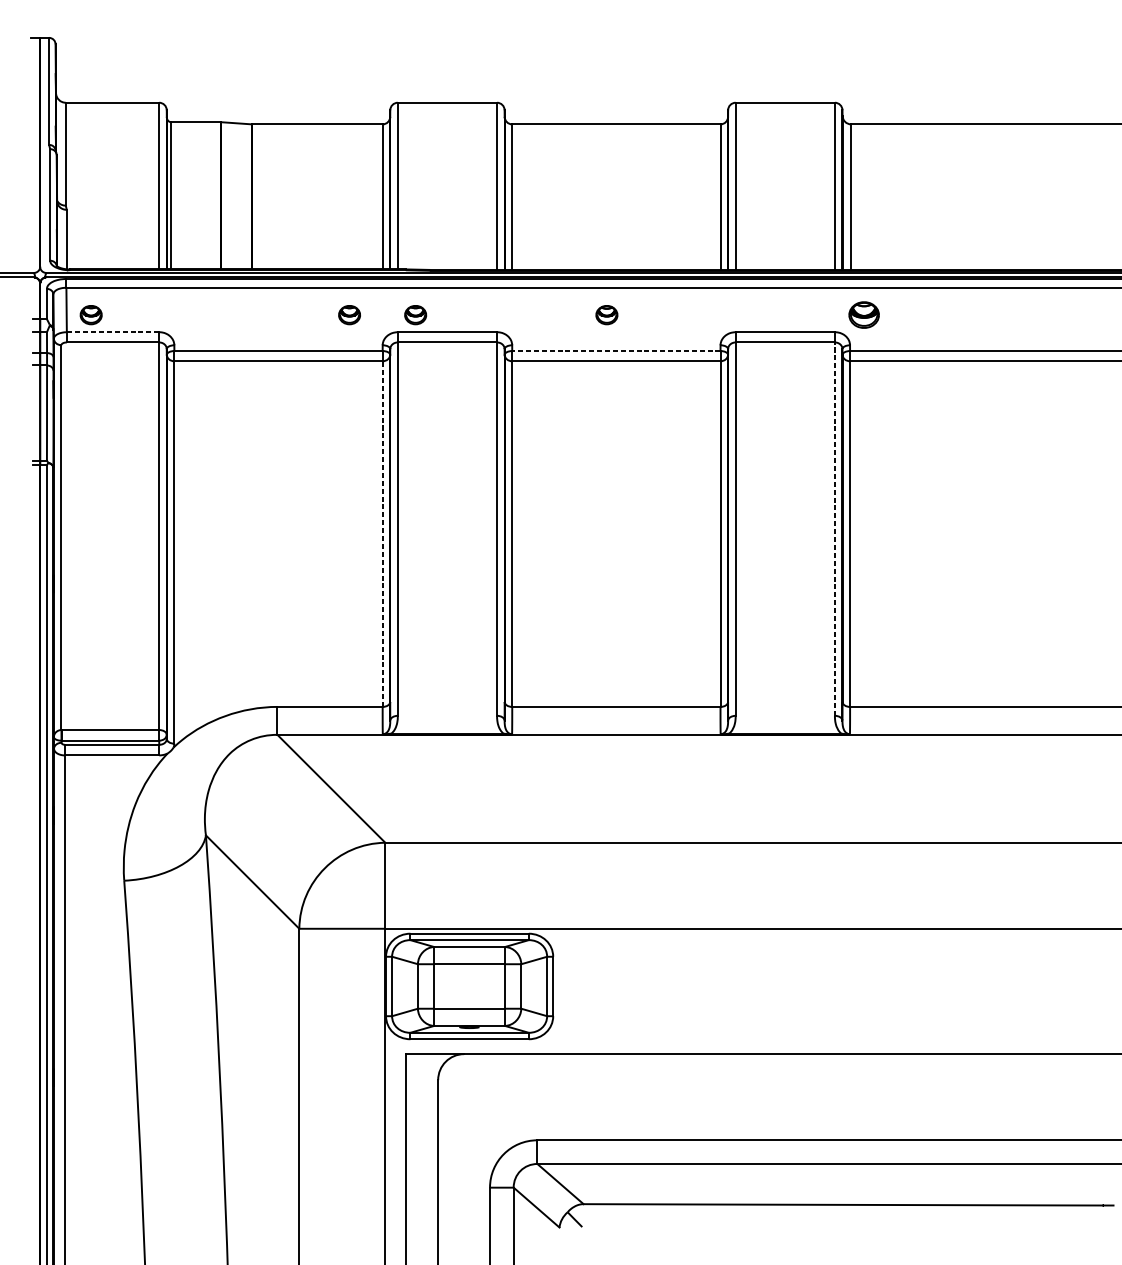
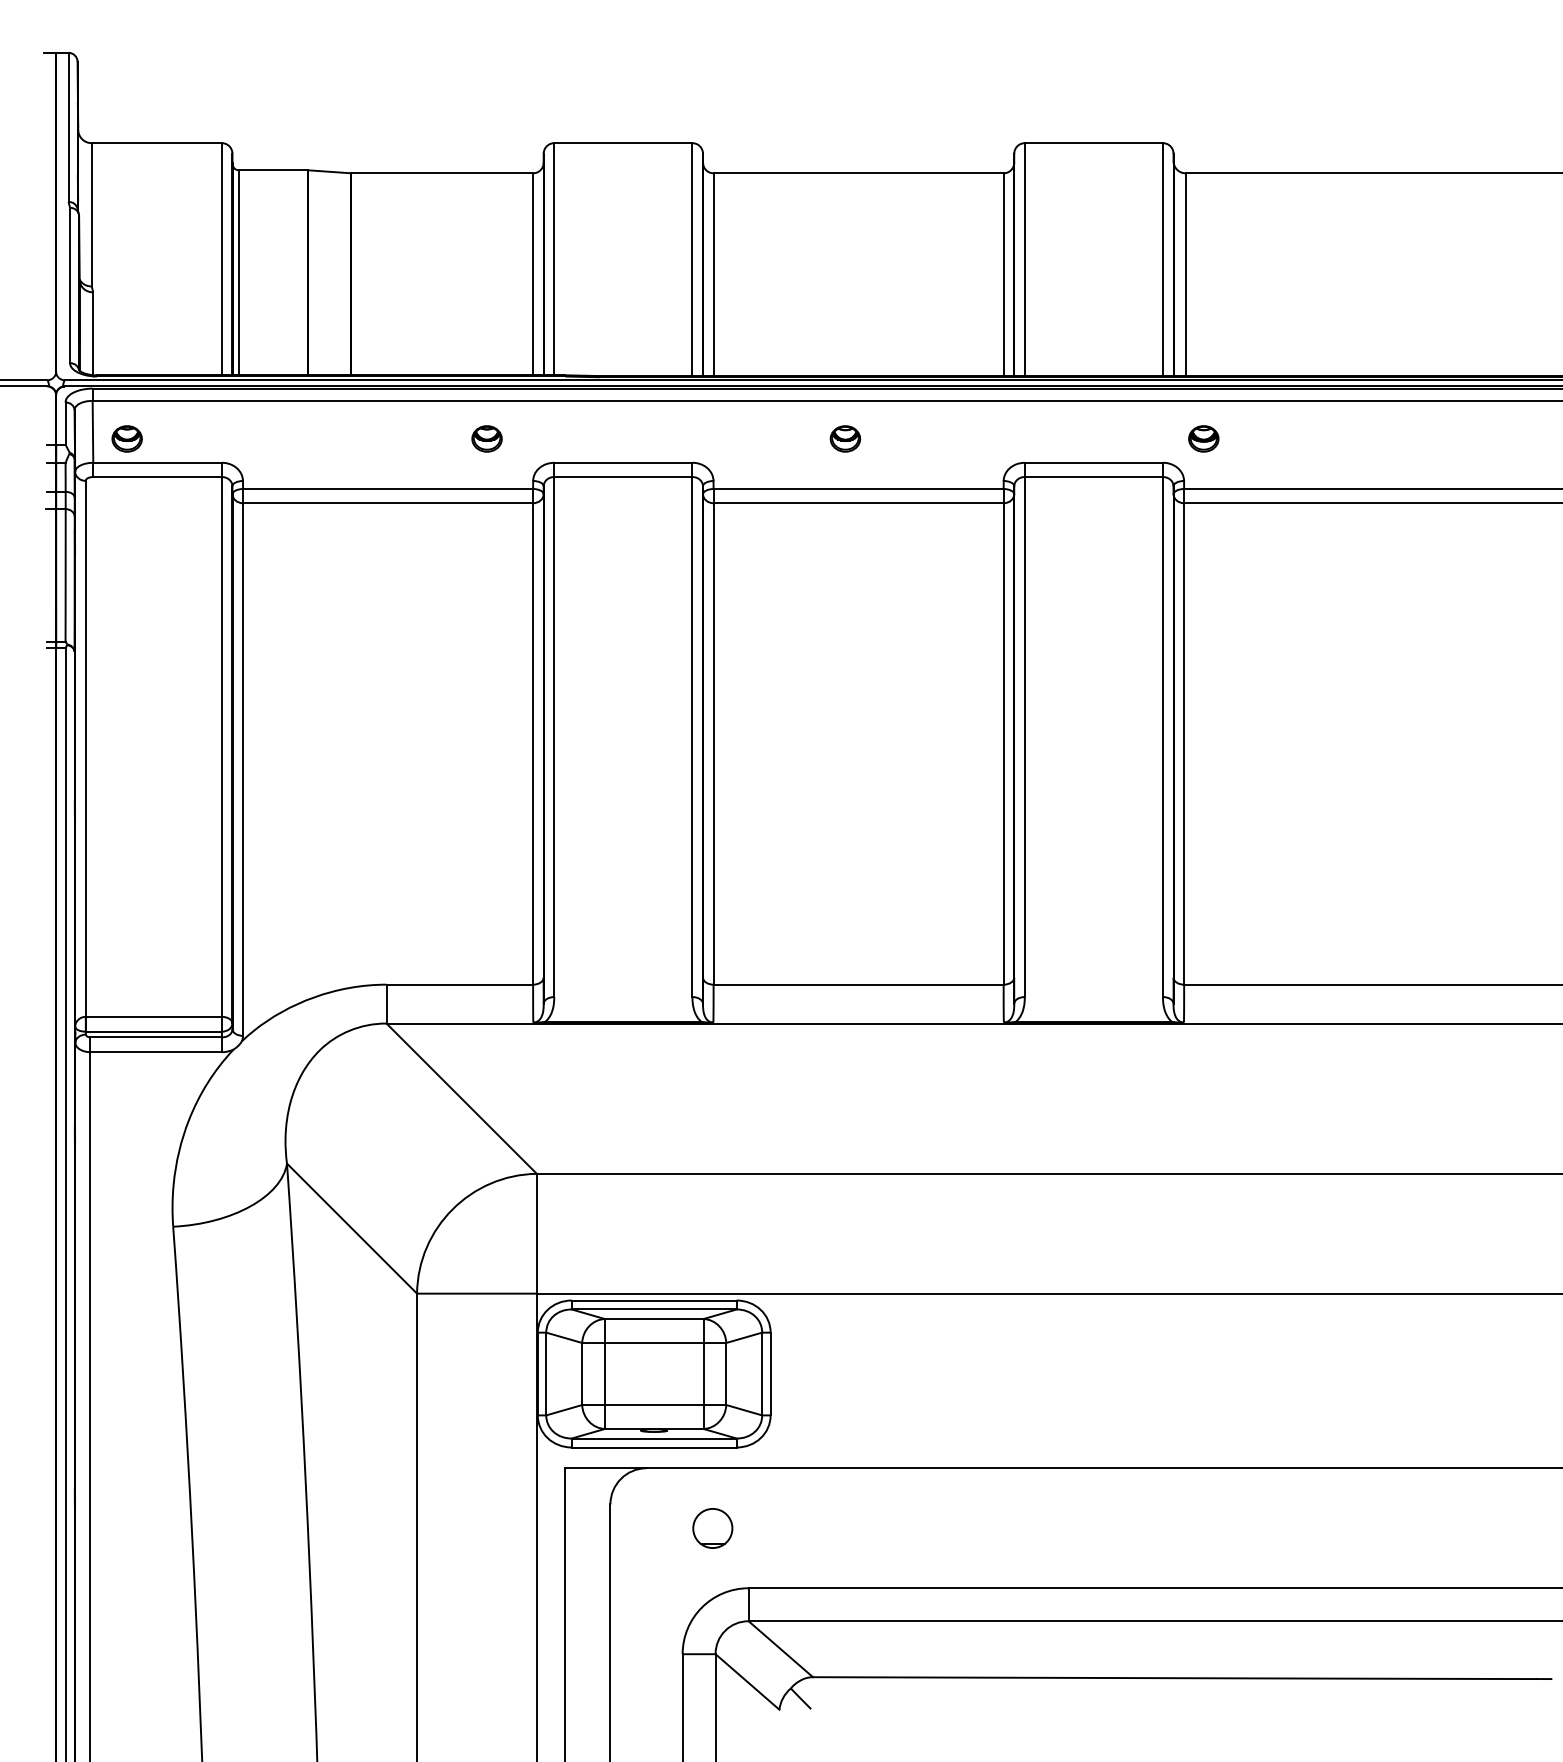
part: (415, 314) -> (578, 438), removed
part: (863, 314) -> (1203, 438), size x0.71
line: (112, 332) -> (157, 462), dashed -> solid
line: (616, 351) -> (858, 489), dashed -> solid
line: (835, 529) -> (1163, 737), dashed -> solid
line: (382, 533) -> (533, 743), dashed -> solid
part: (511, 1097) -> (712, 1528), added

